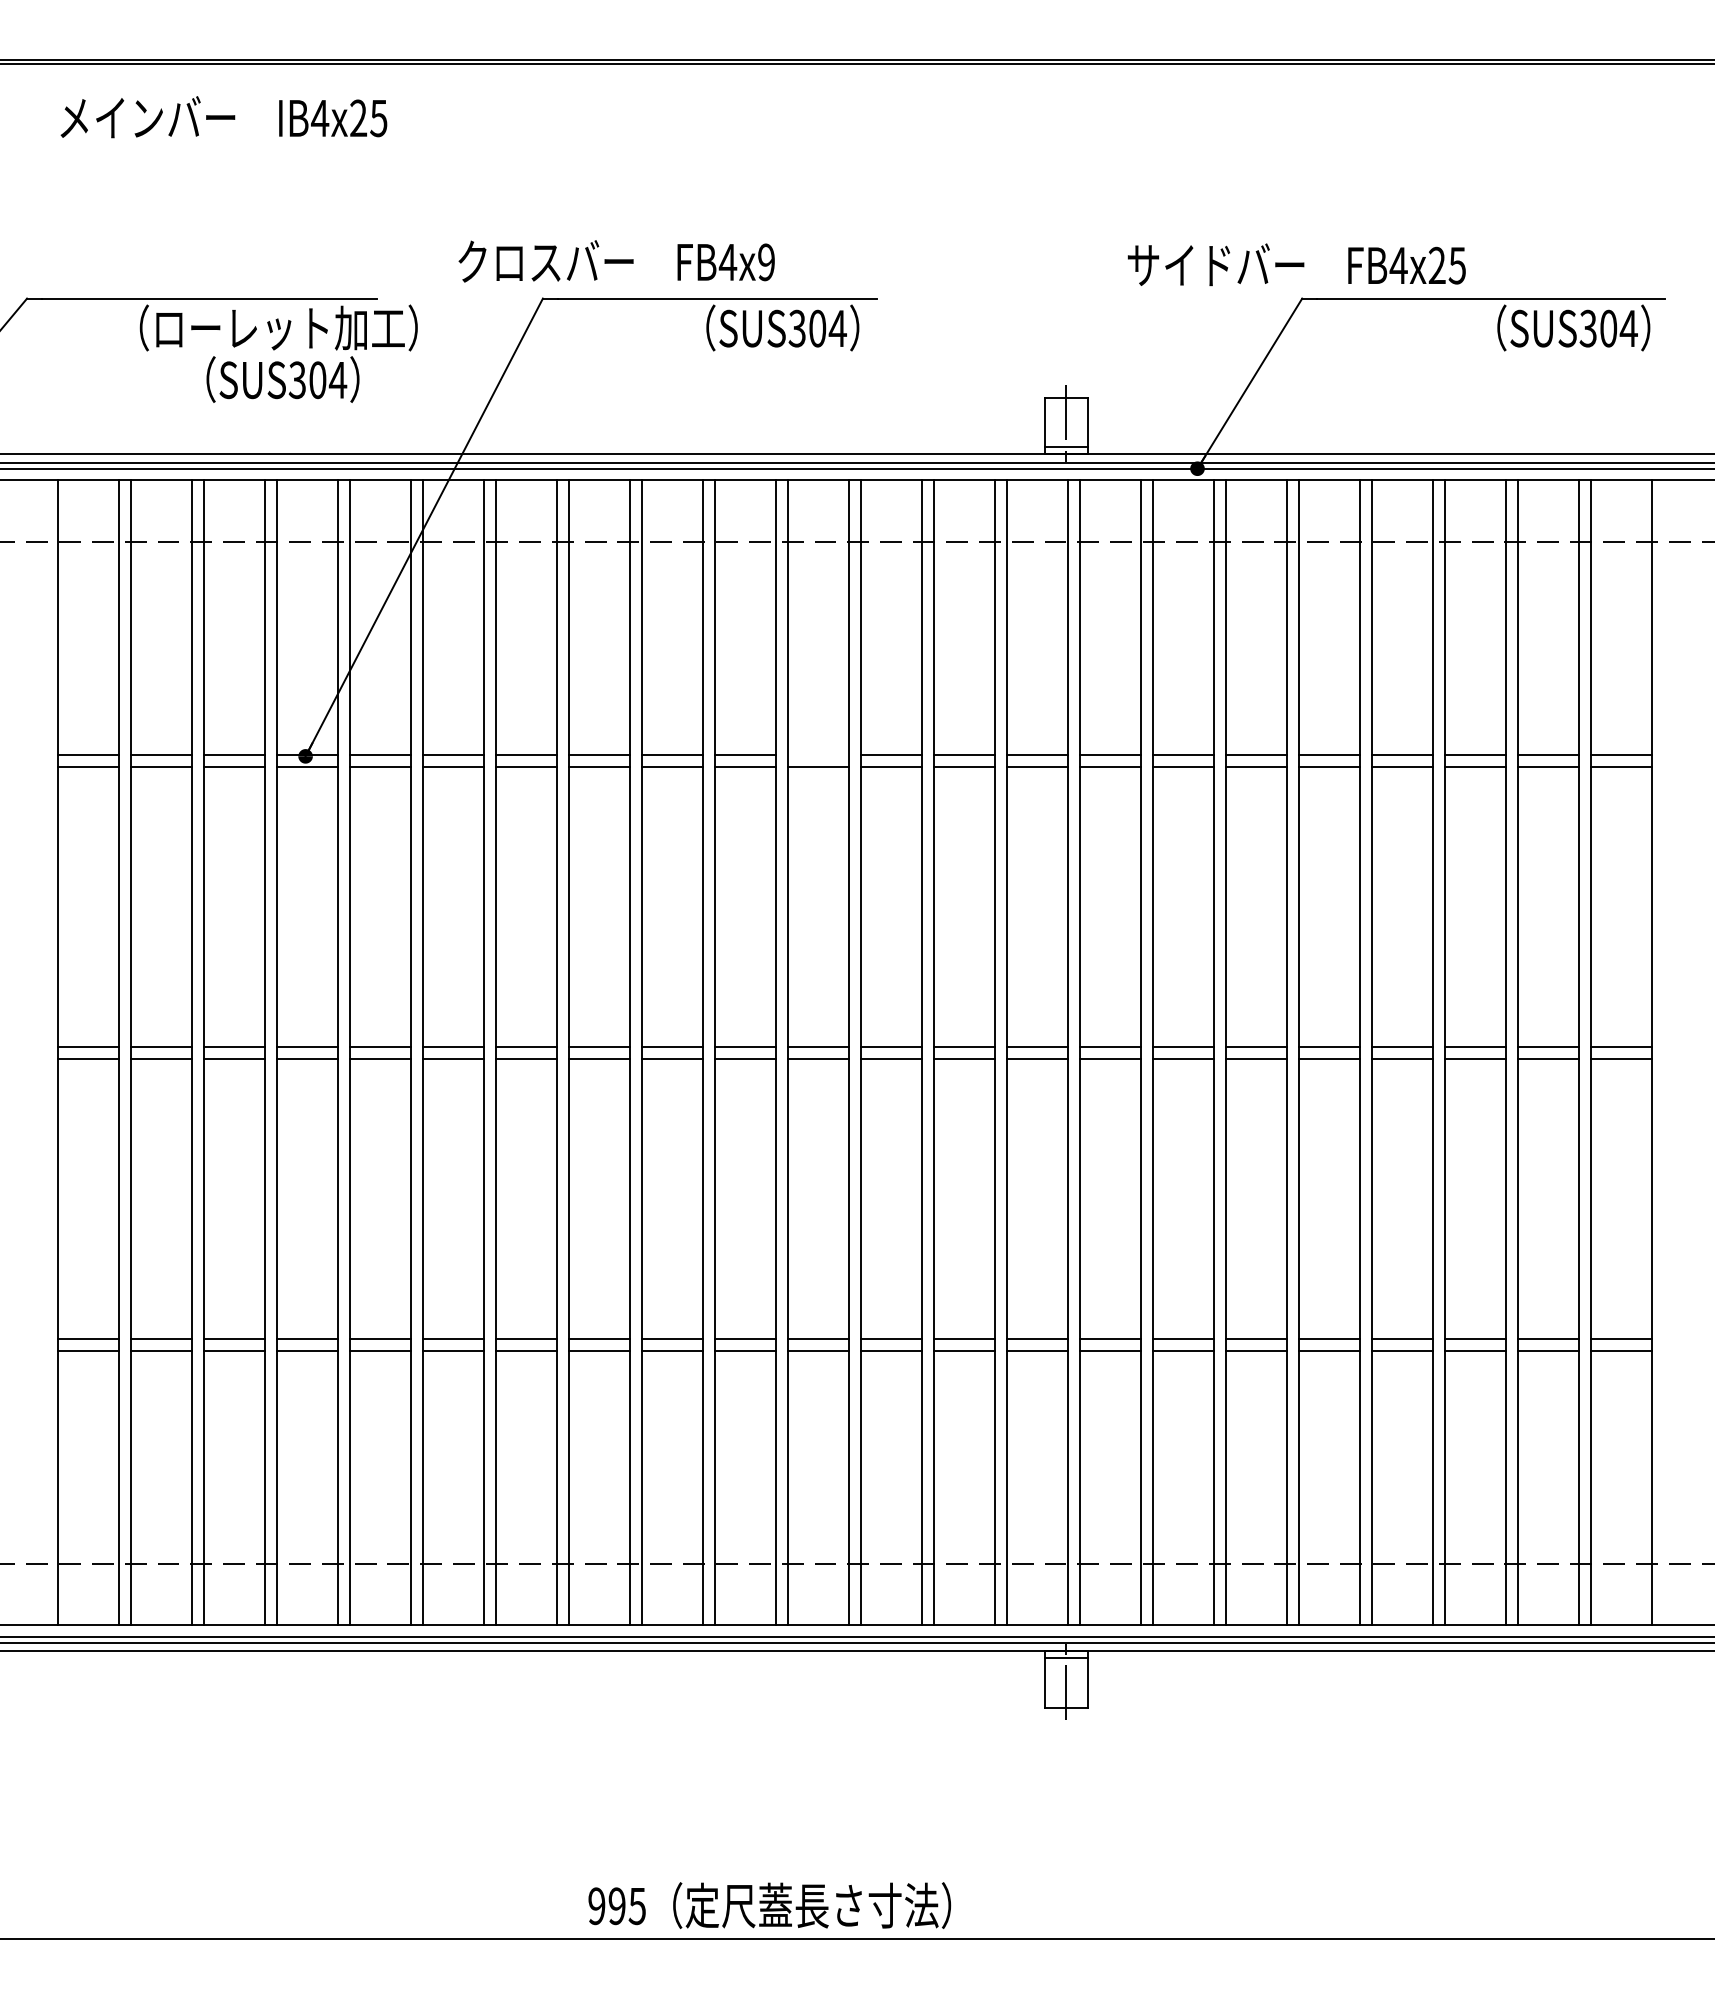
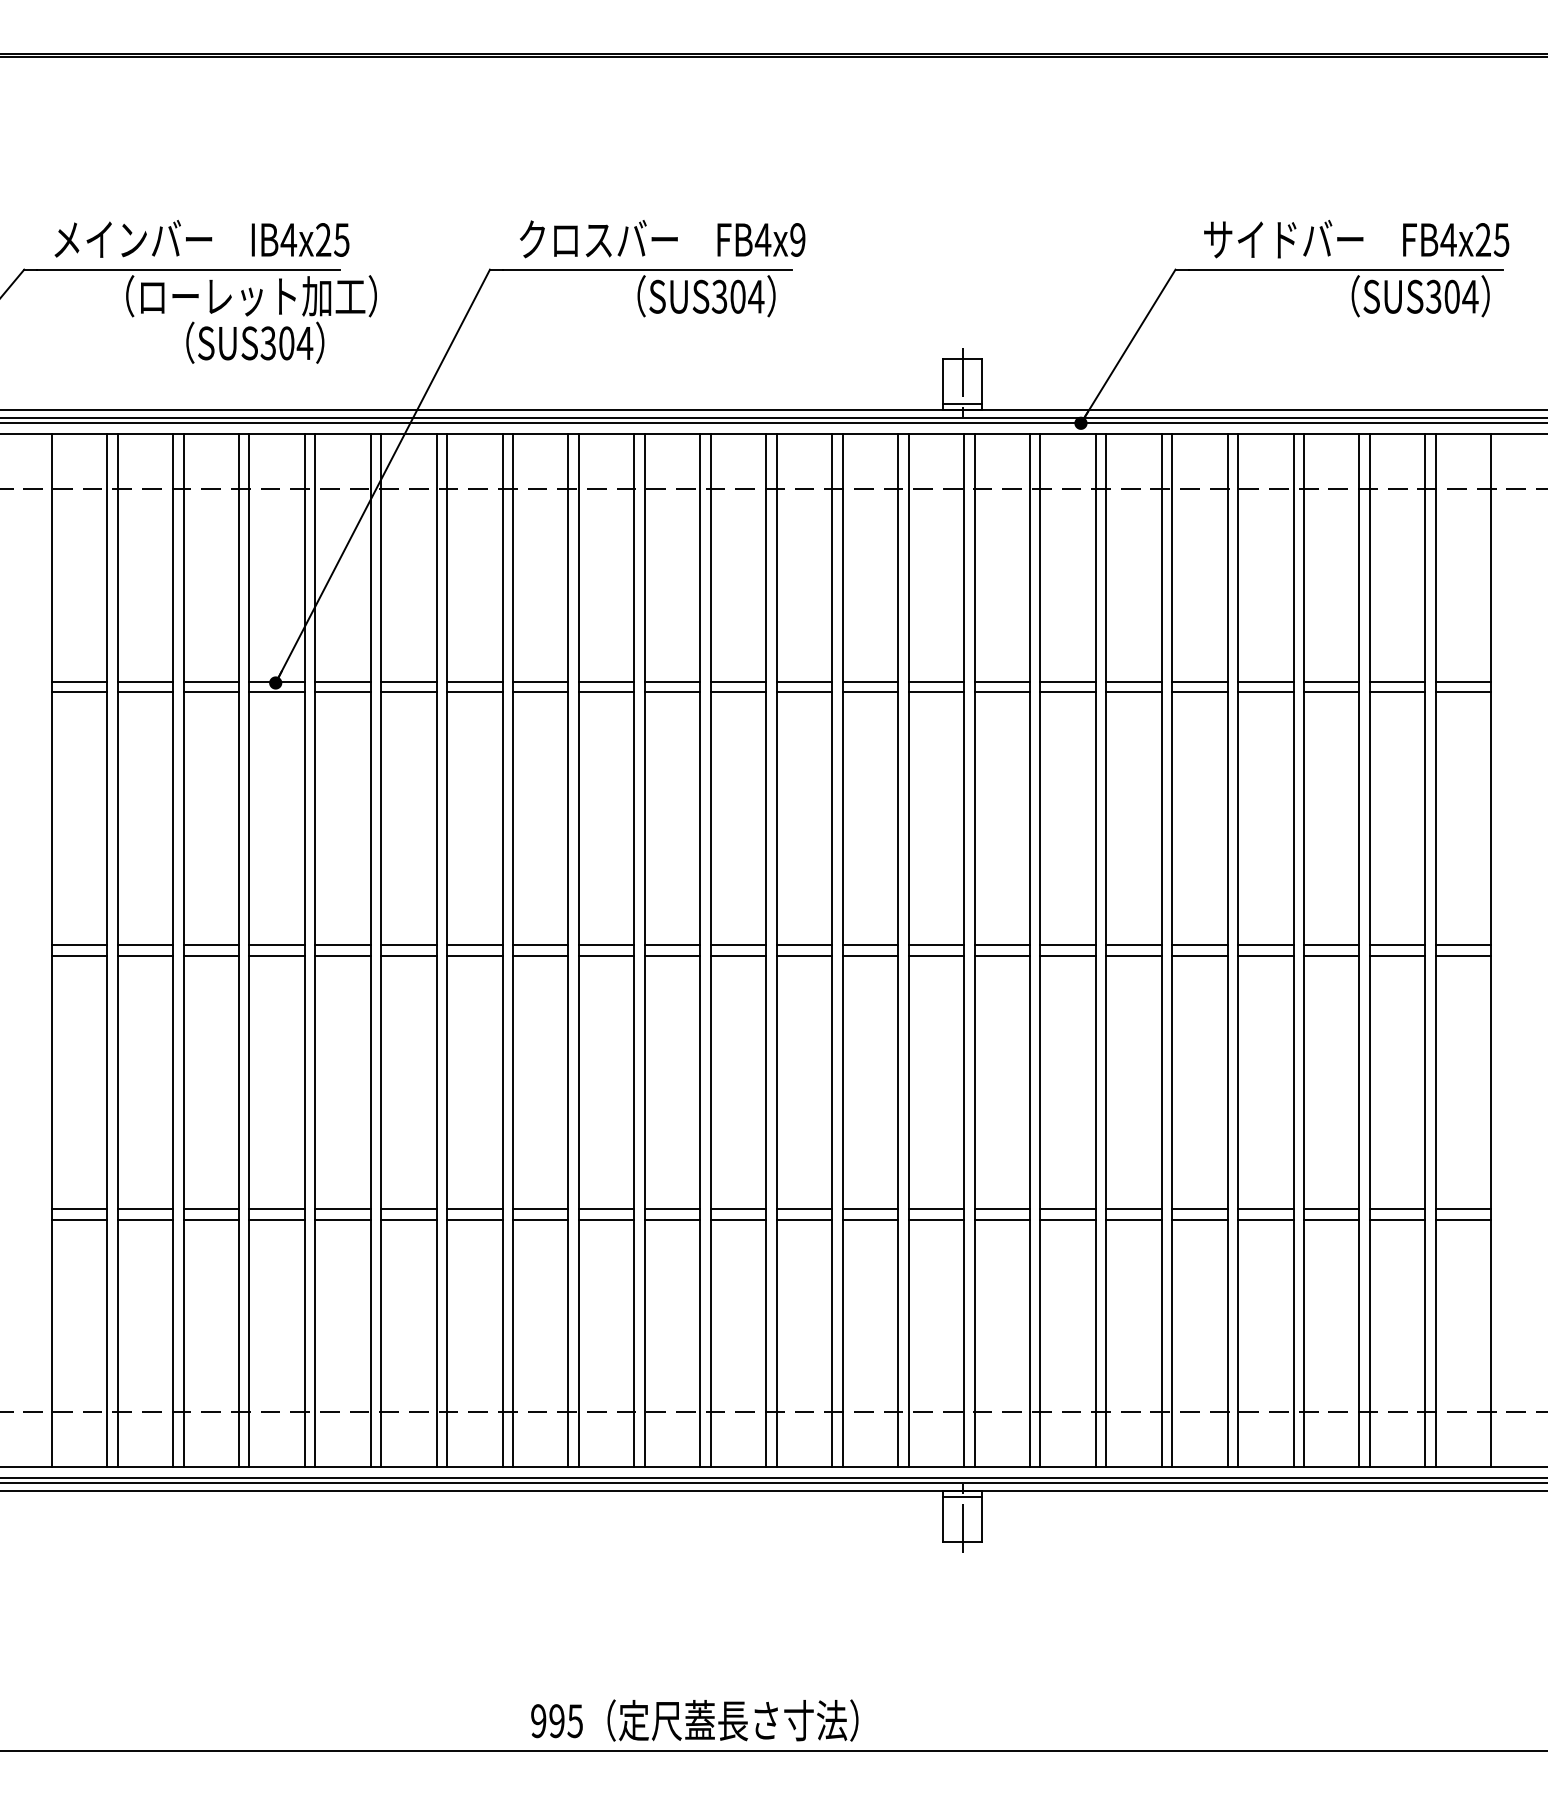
text: (223, 116) -> (201, 238), moved
text: (616, 261) -> (662, 239), moved
text: (1296, 264) -> (1356, 238), moved
line: (818, 754) -> (738, 681), added

